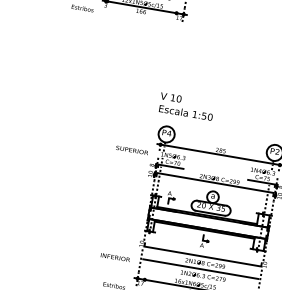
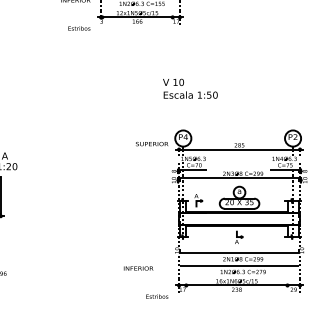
text: (186, 106) -> (190, 88), moved
text: (132, 150) -> (152, 144), moved
text: (115, 257) -> (138, 268), moved

